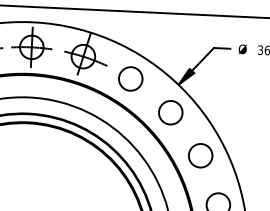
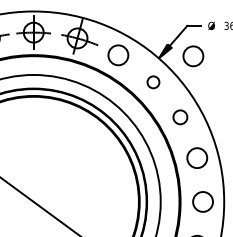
circle: (219, 84) -> (193, 56), added
circle: (170, 113) -> (153, 82), size x0.6
circle: (200, 156) -> (180, 117), size x0.7

